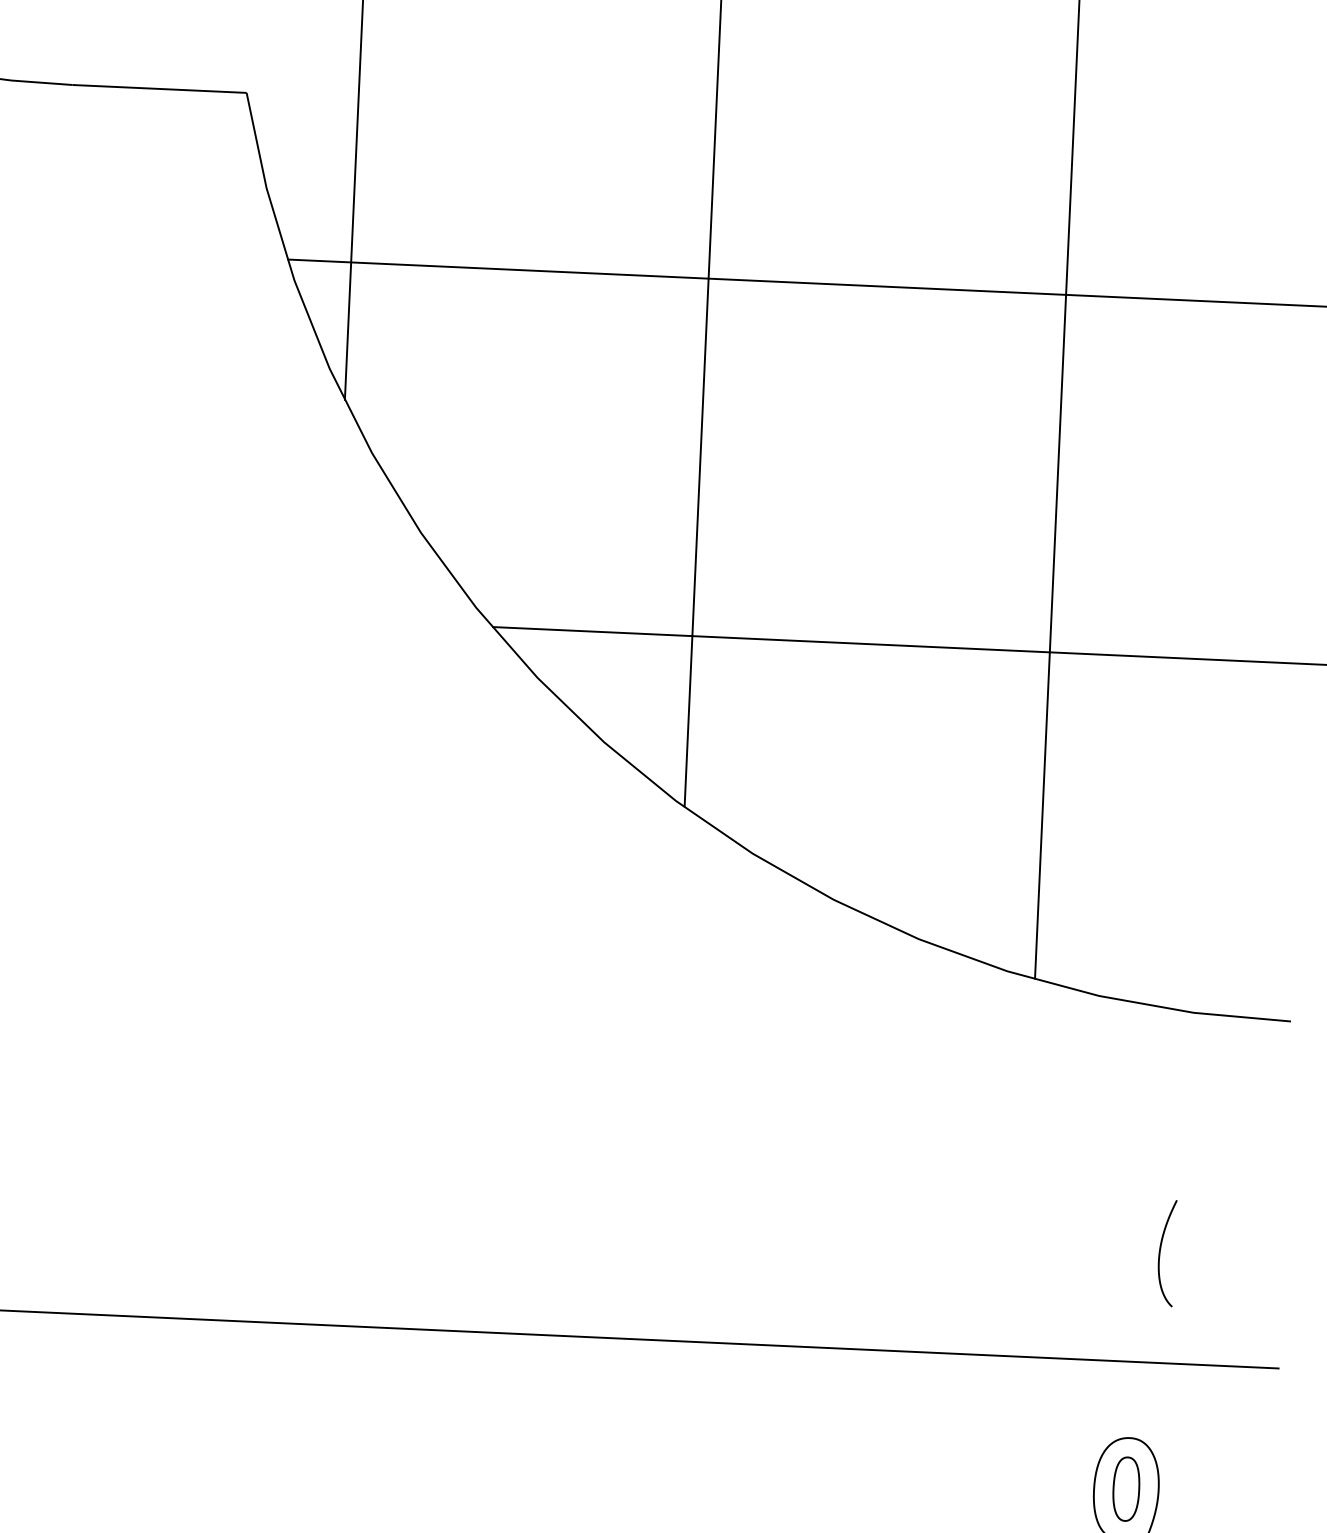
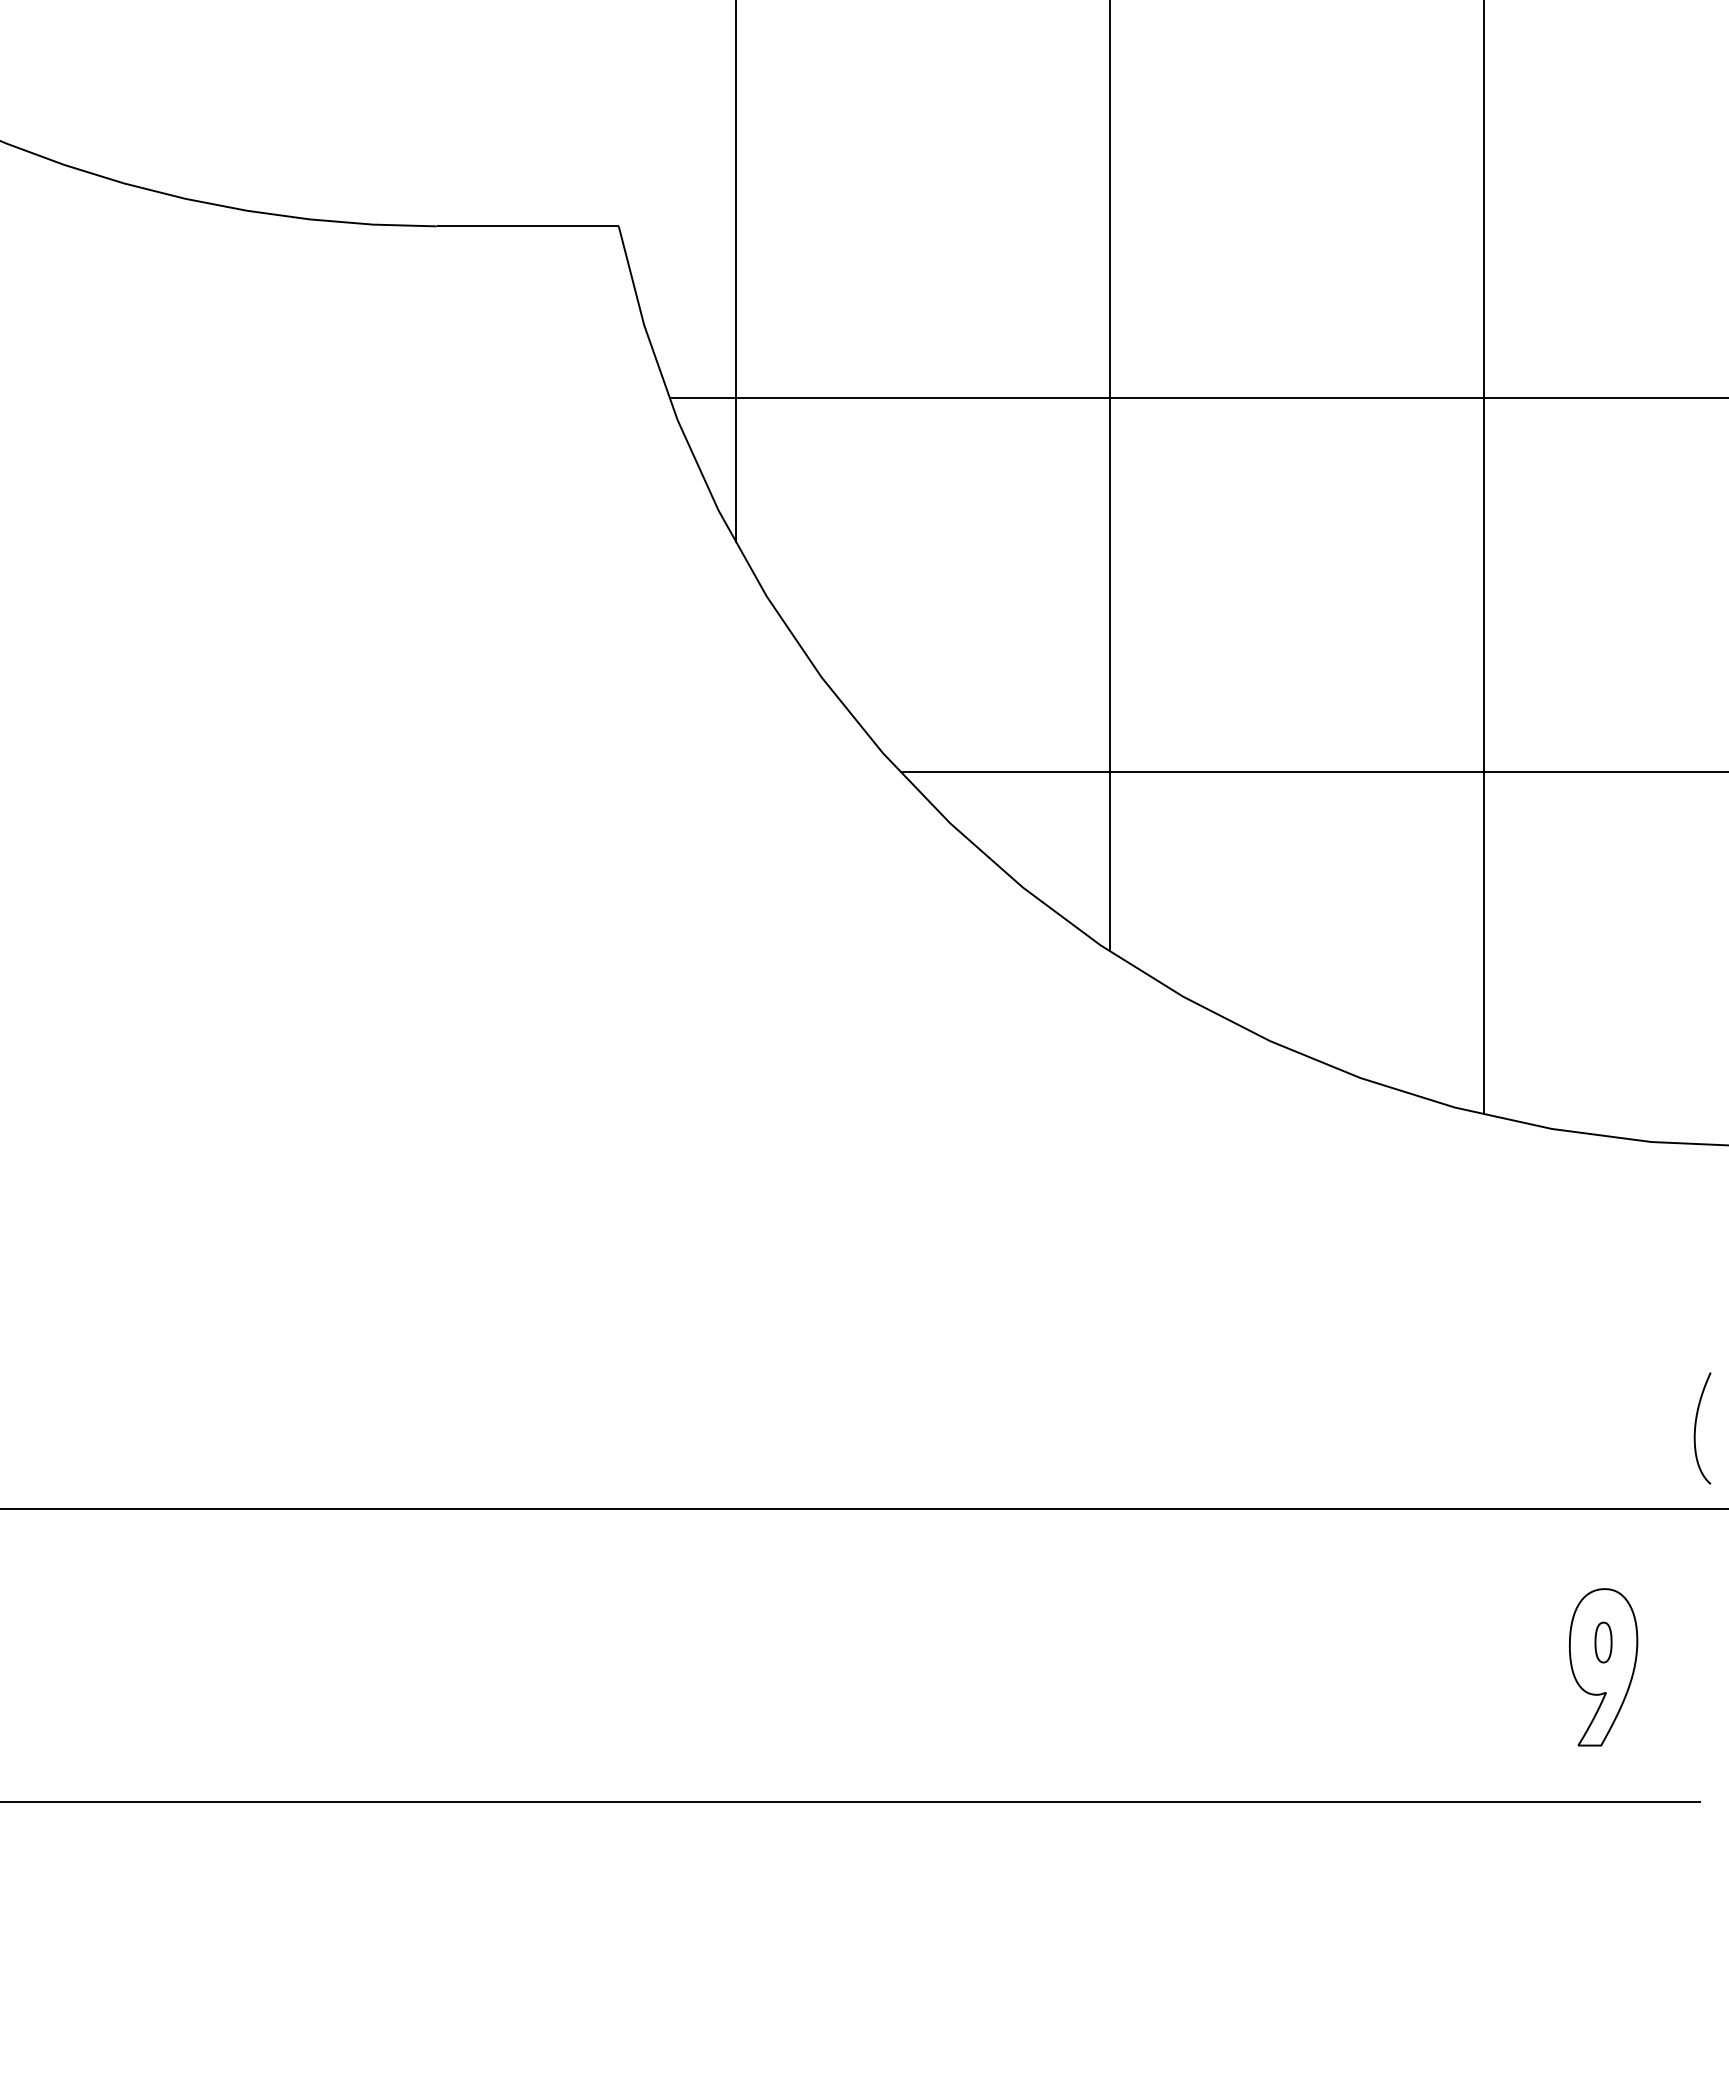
curve: (1161, 1252) -> (1696, 1427), moved
part: (1126, 1489) -> (1603, 1642), size x0.6

